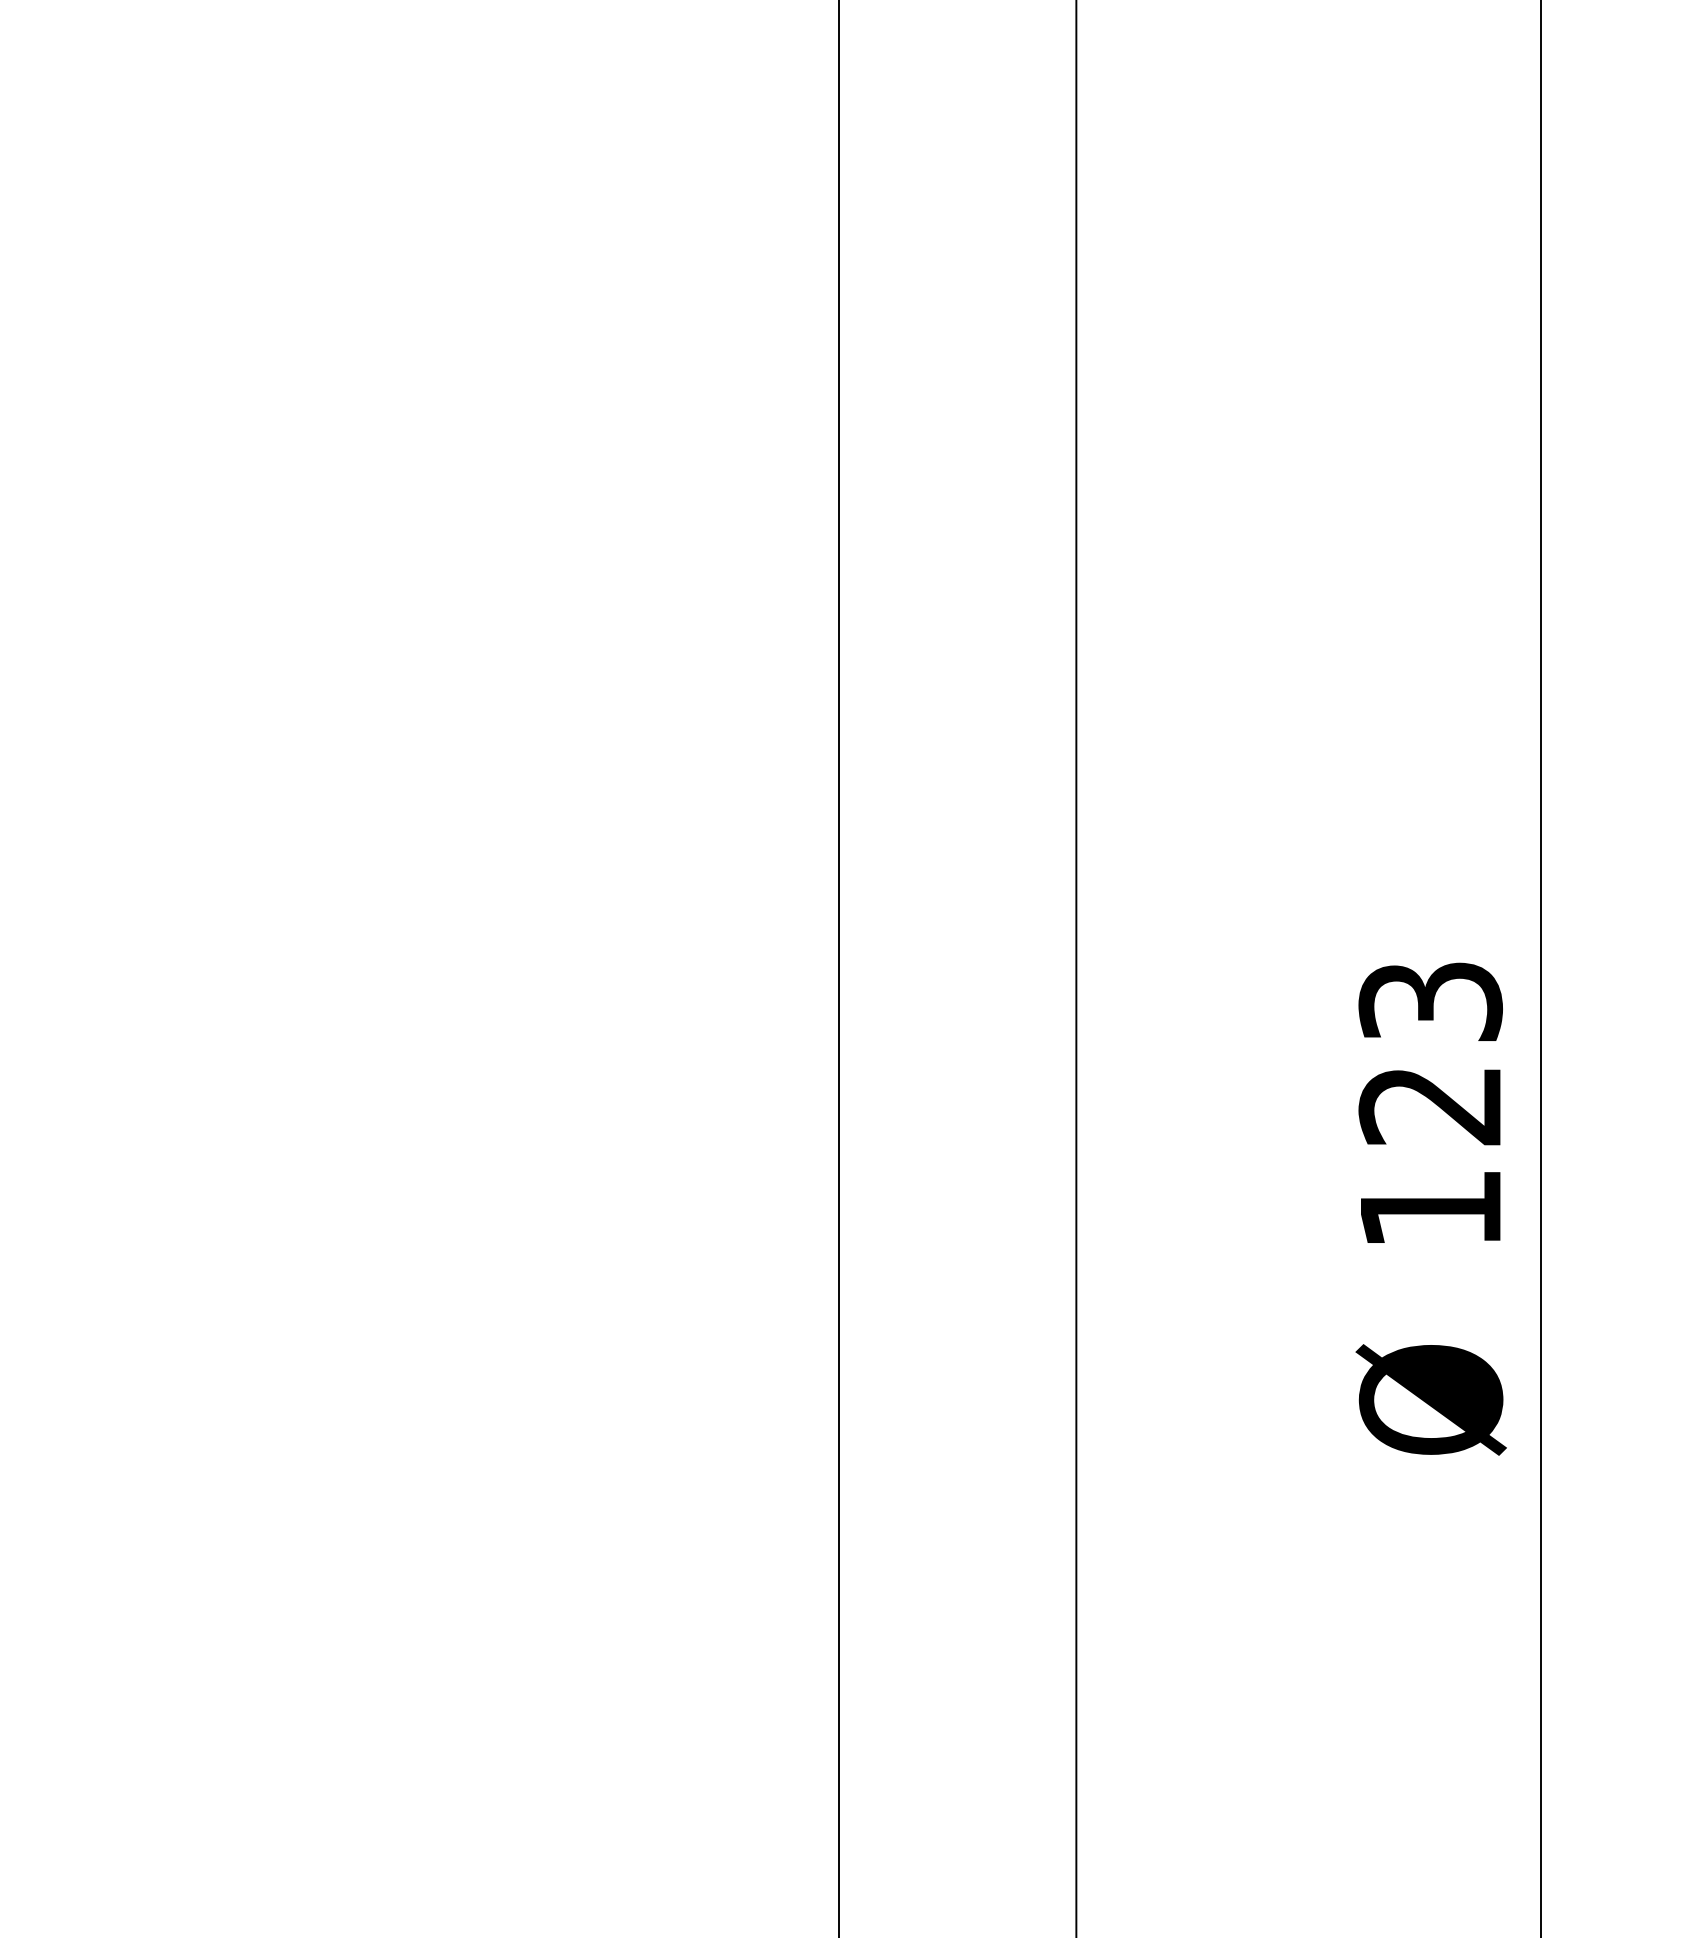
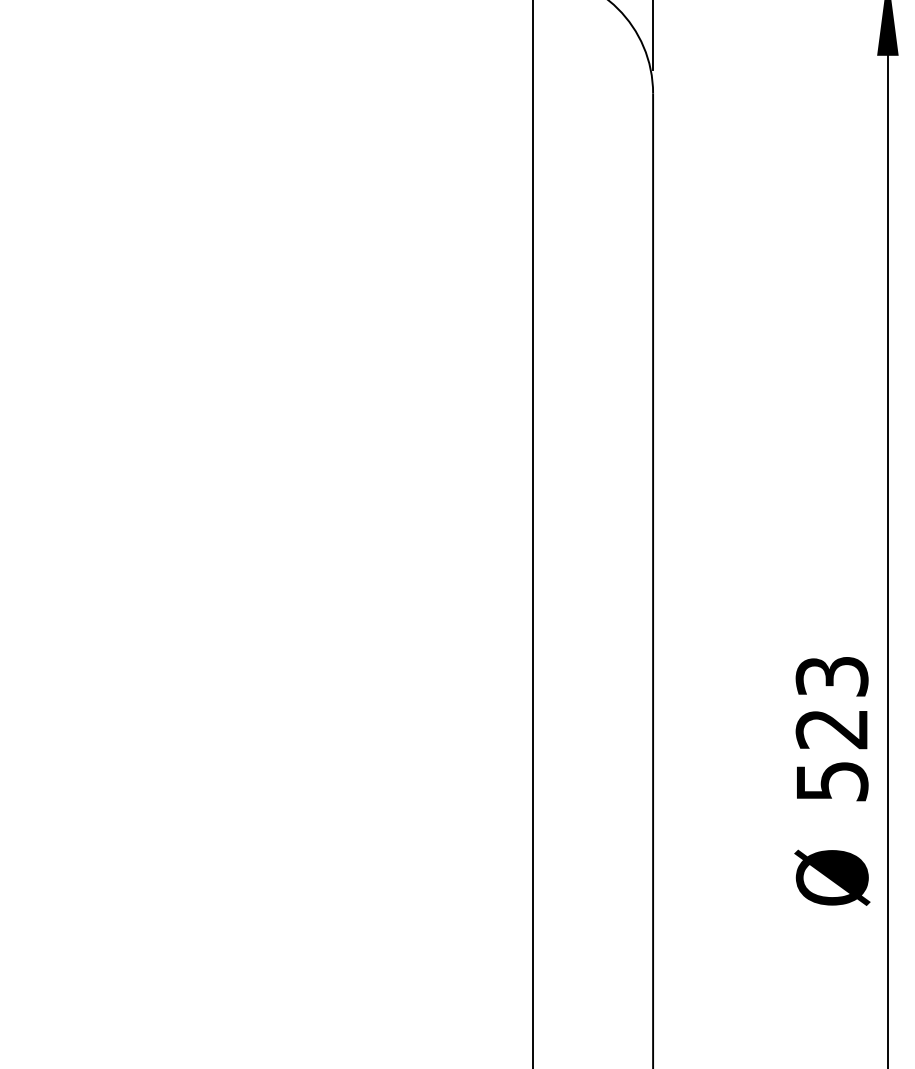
text: (1431, 1209) -> (832, 781), 123 -> 523

